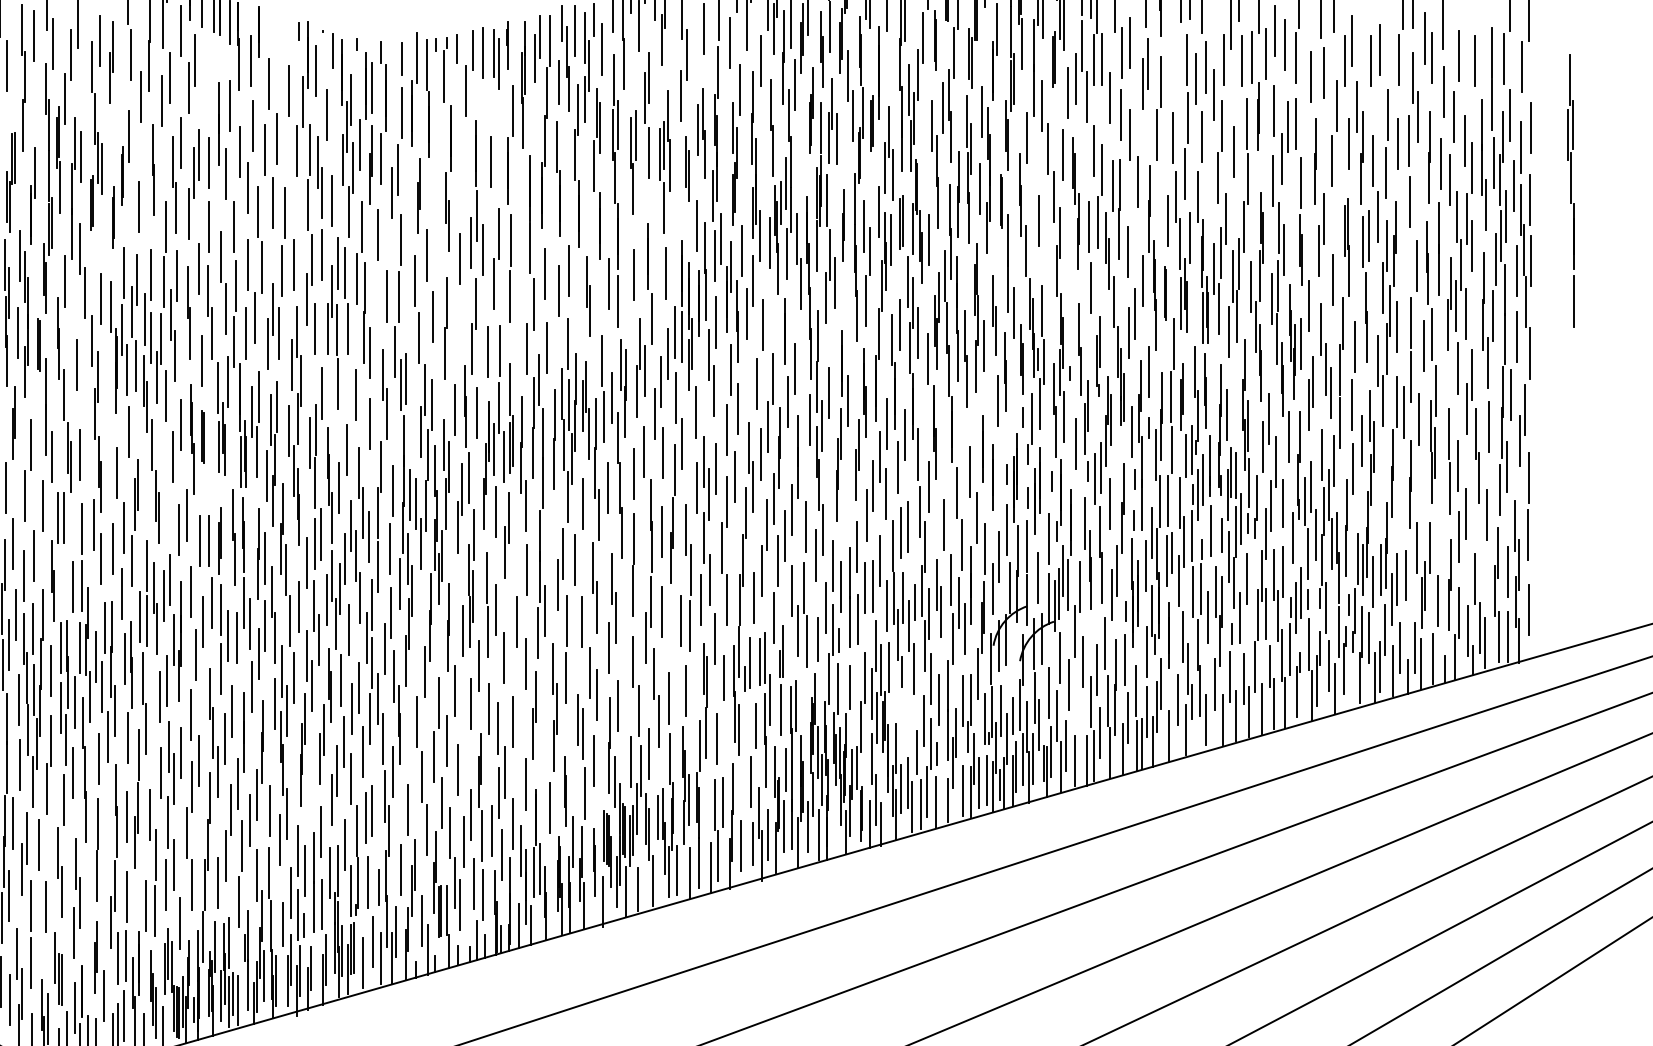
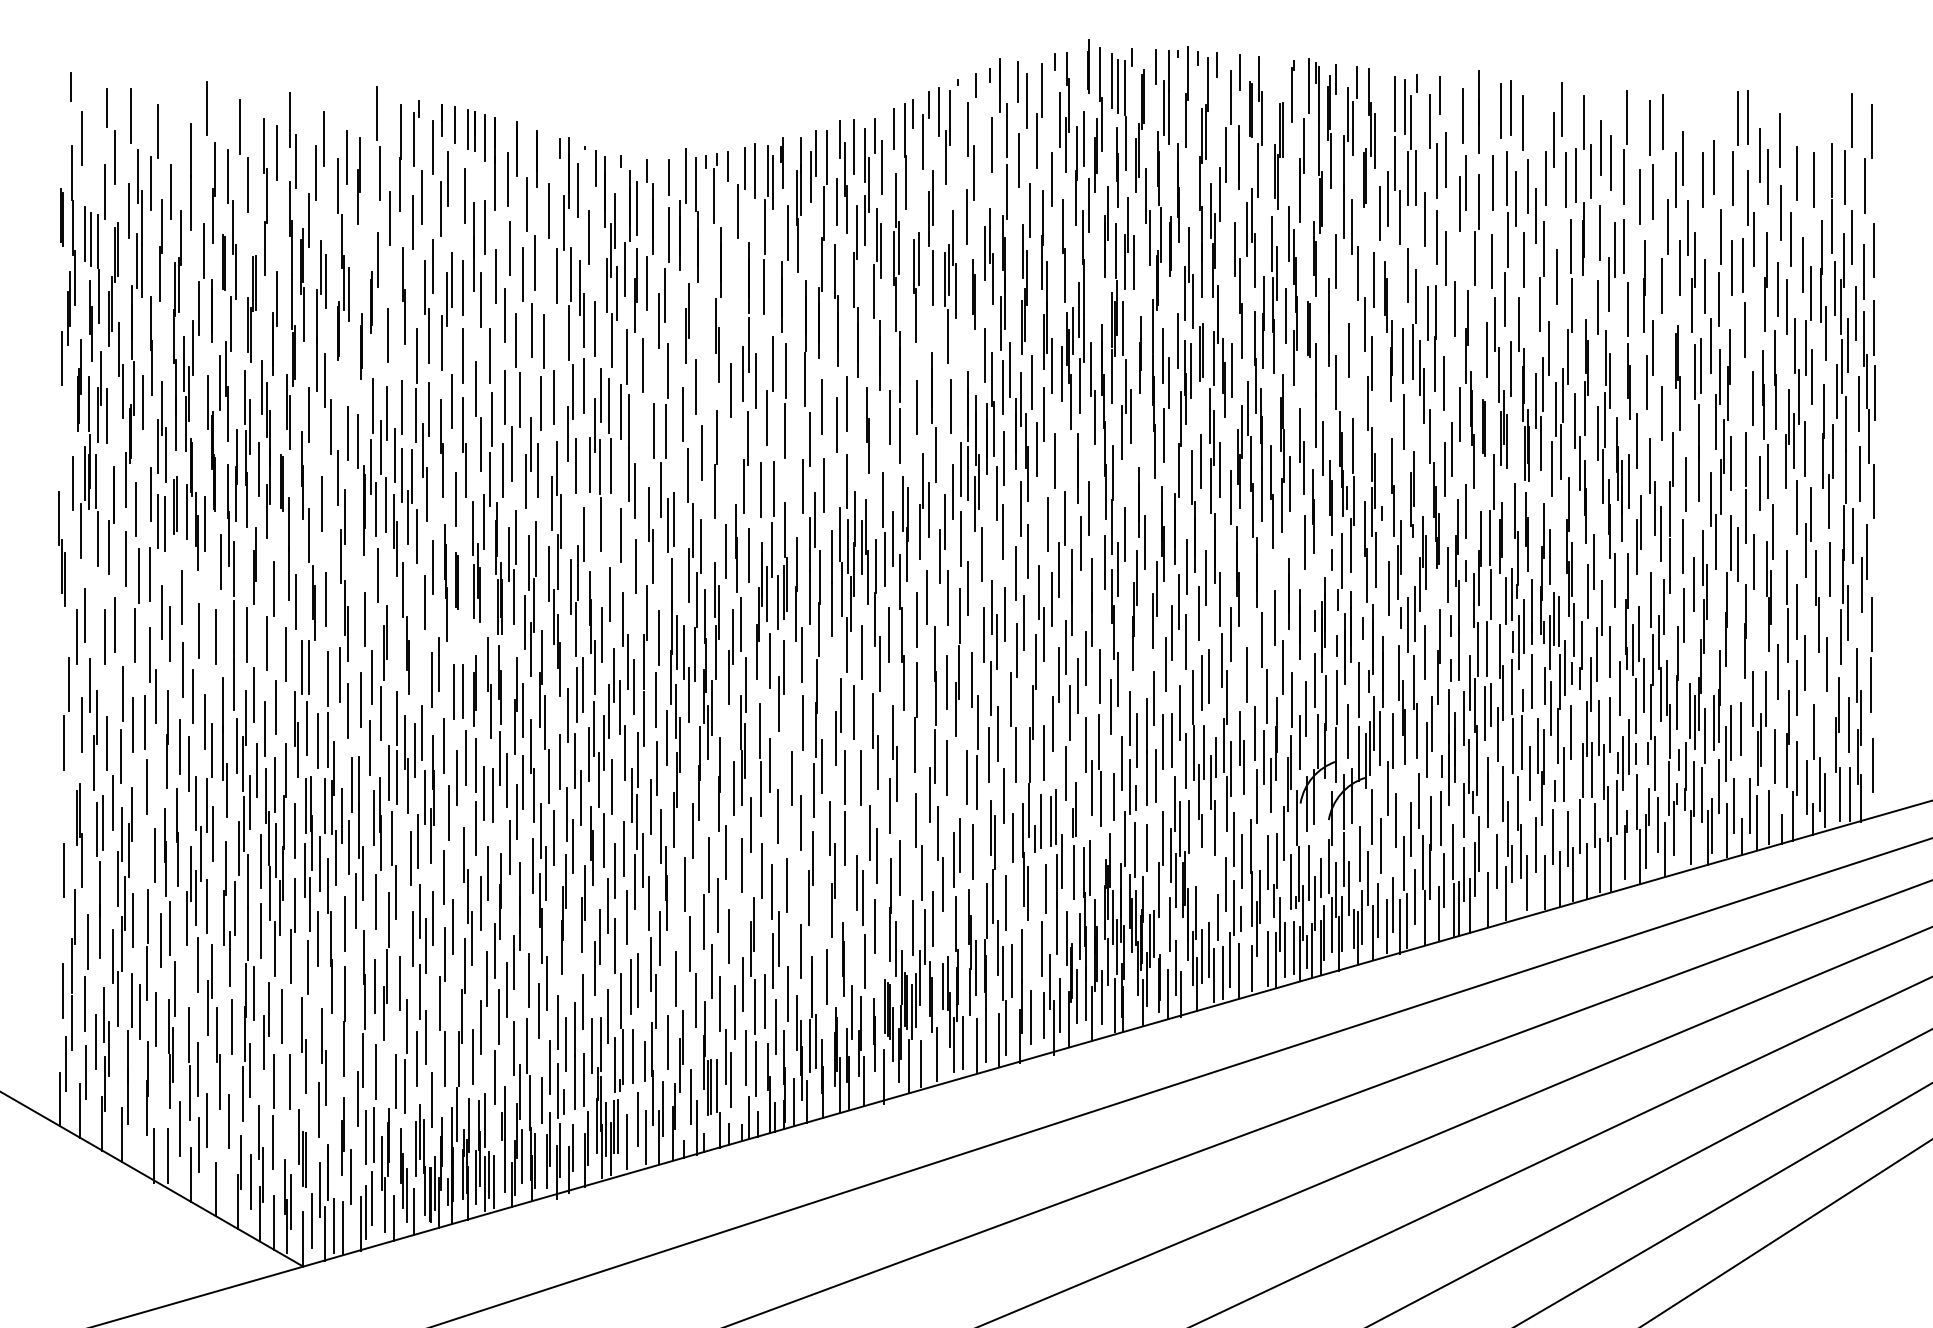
line: (277, 41) -> (536, 158), added
line: (1173, 63) -> (1492, 182), added
line: (210, 75) -> (464, 195), added
line: (491, 105) -> (764, 226), added
part: (1570, 191) -> (1916, 318), removed
line: (1440, 521) -> (1777, 671), added
line: (63, 575) -> (307, 728), added
line: (673, 685) -> (959, 845), added
line: (1079, 740) -> (1392, 904), added
line: (710, 780) -> (998, 947), added

